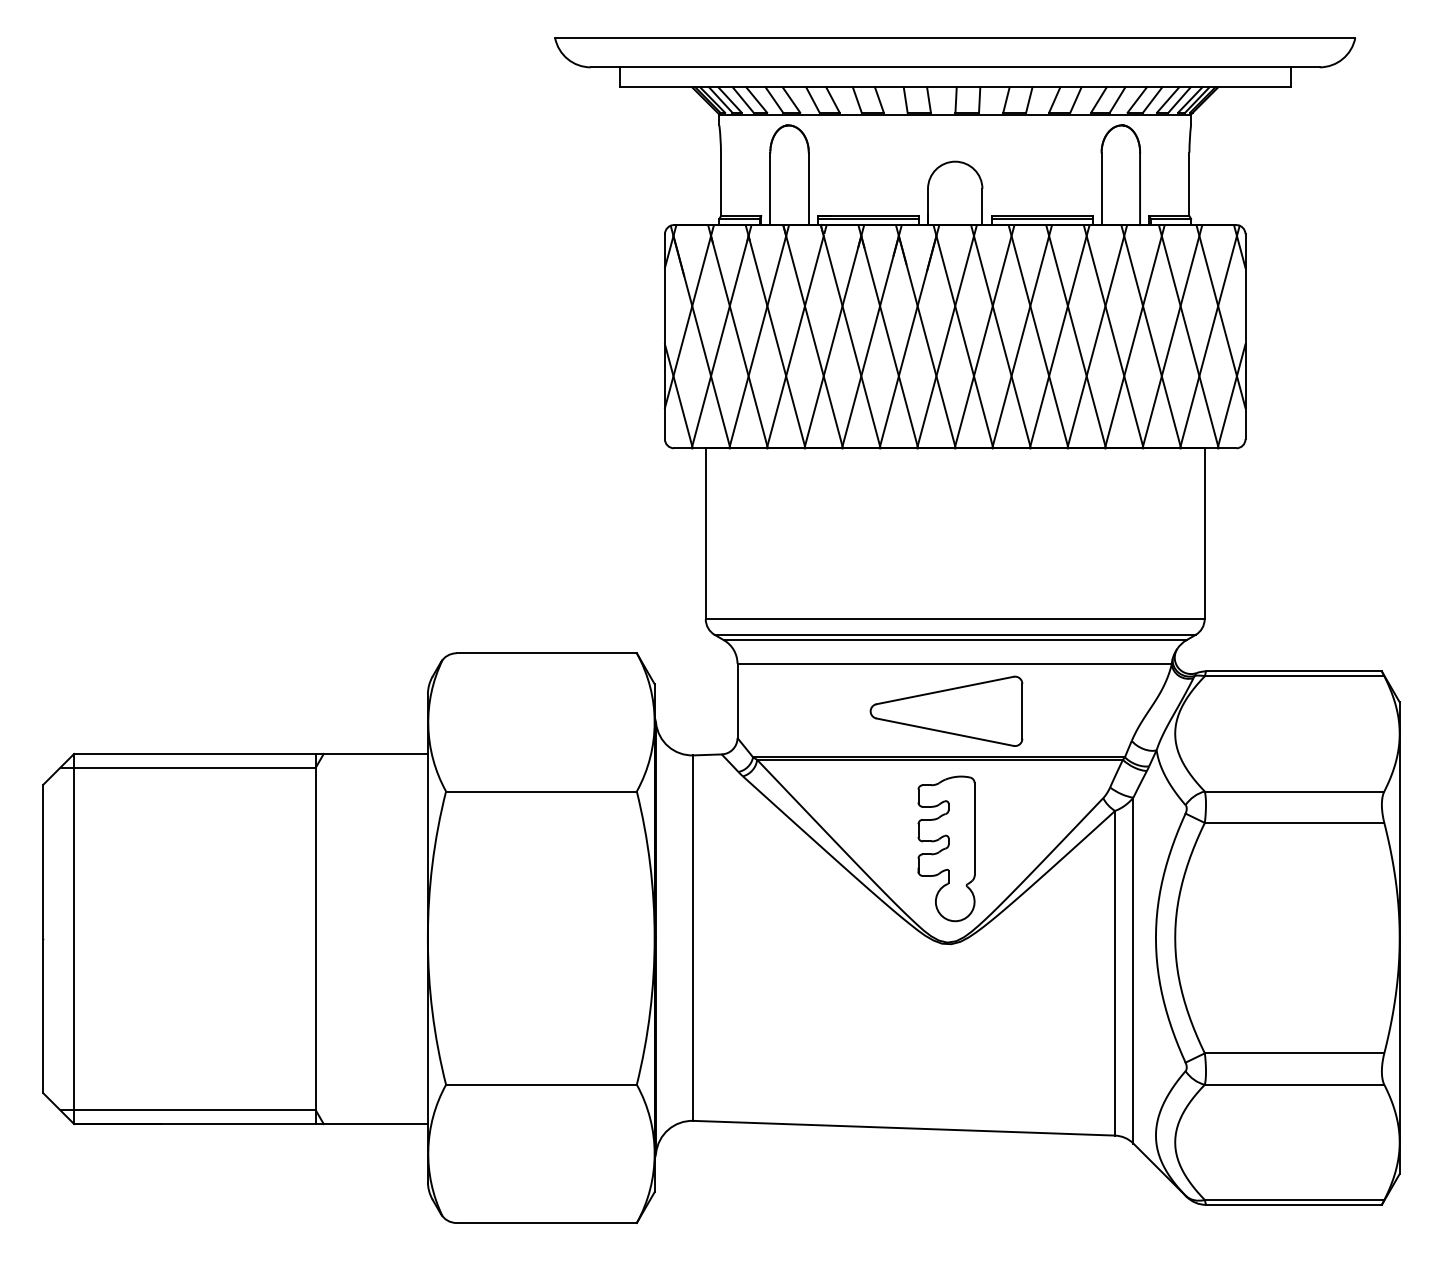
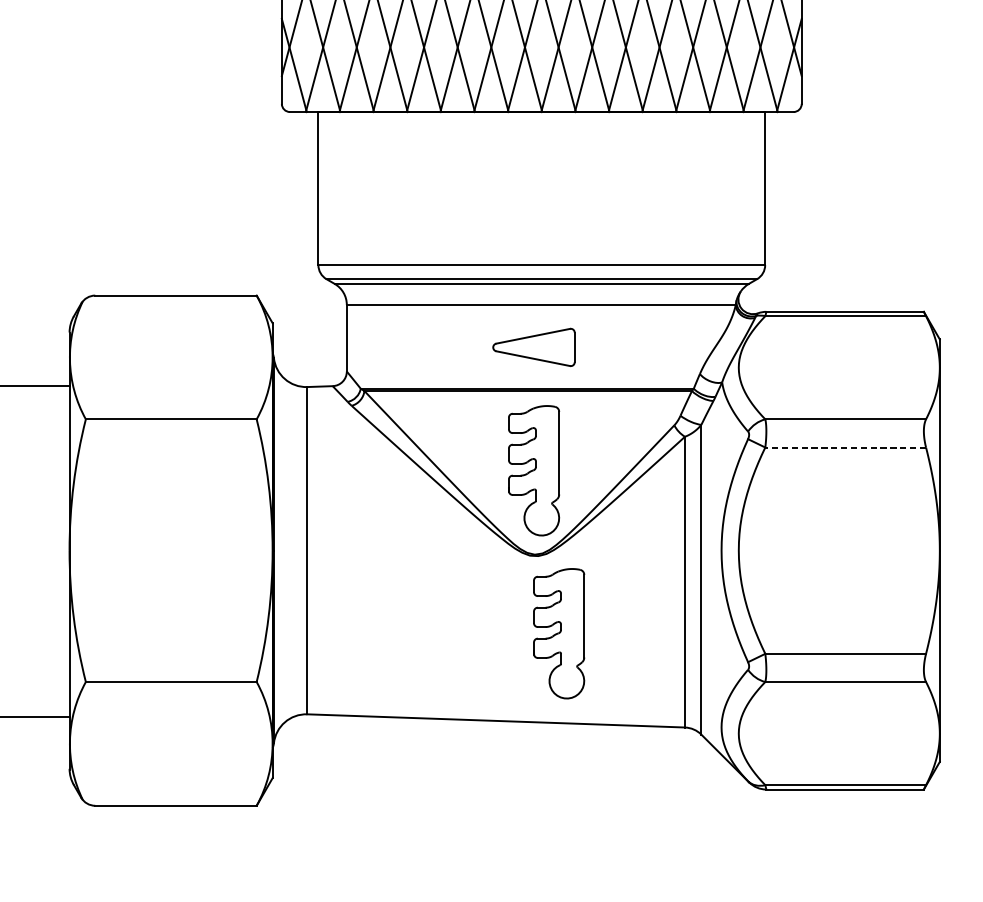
part: (946, 710) -> (533, 346), size x0.6
line: (1294, 822) -> (845, 447), solid -> dashed
part: (974, 1030) -> (559, 633), added

